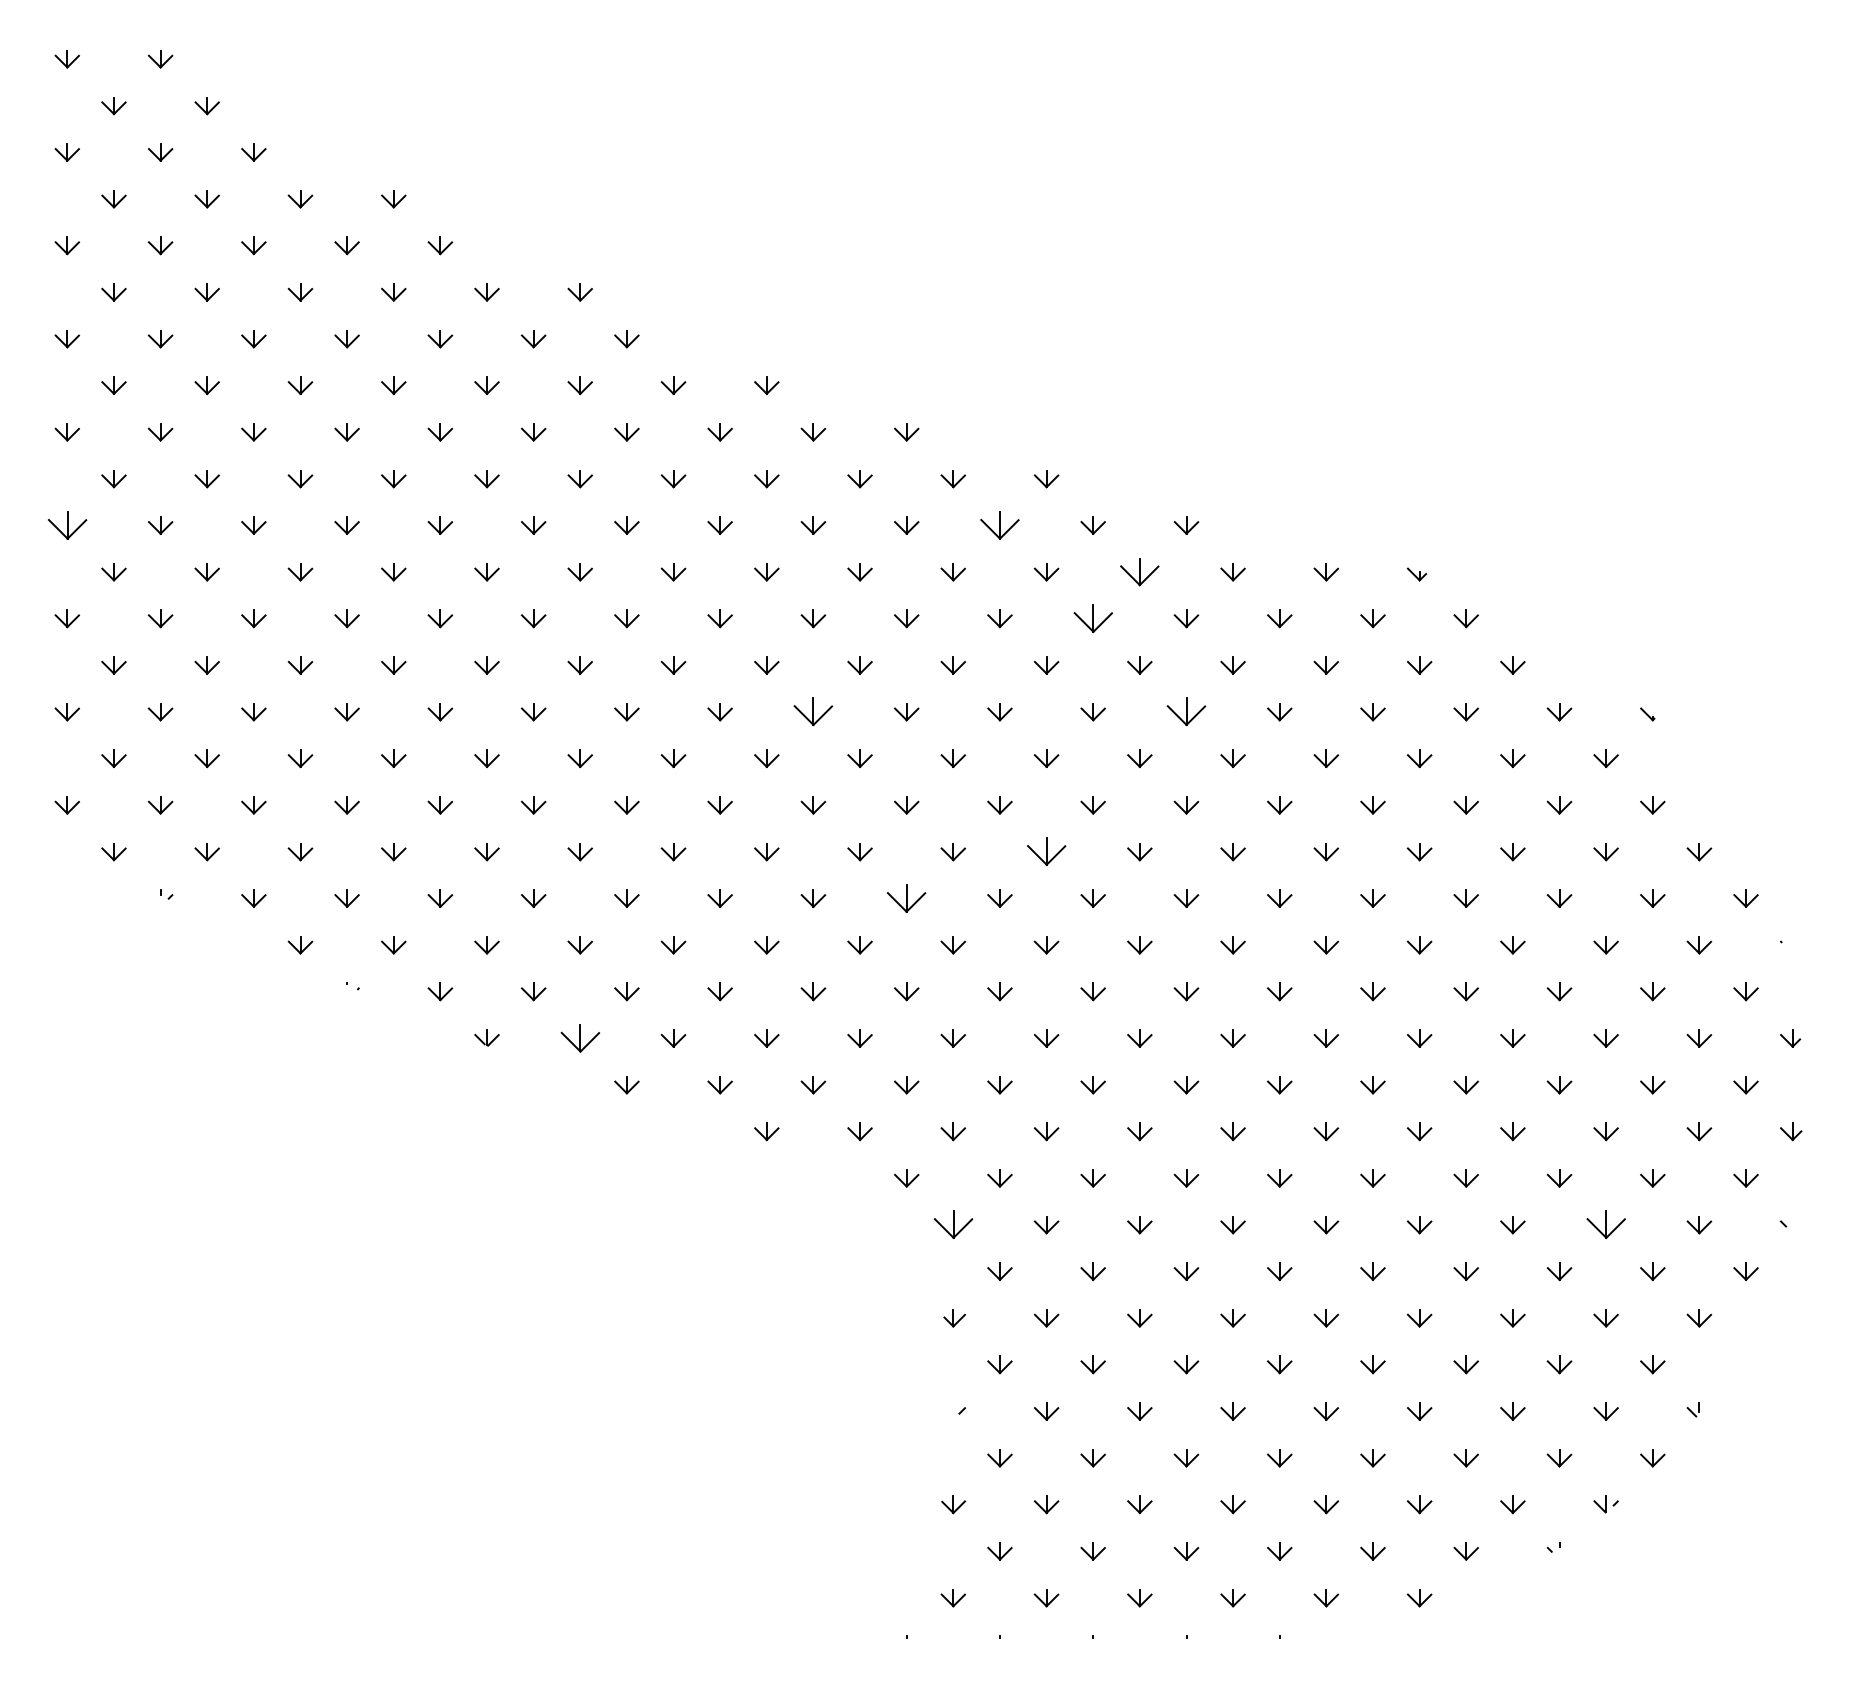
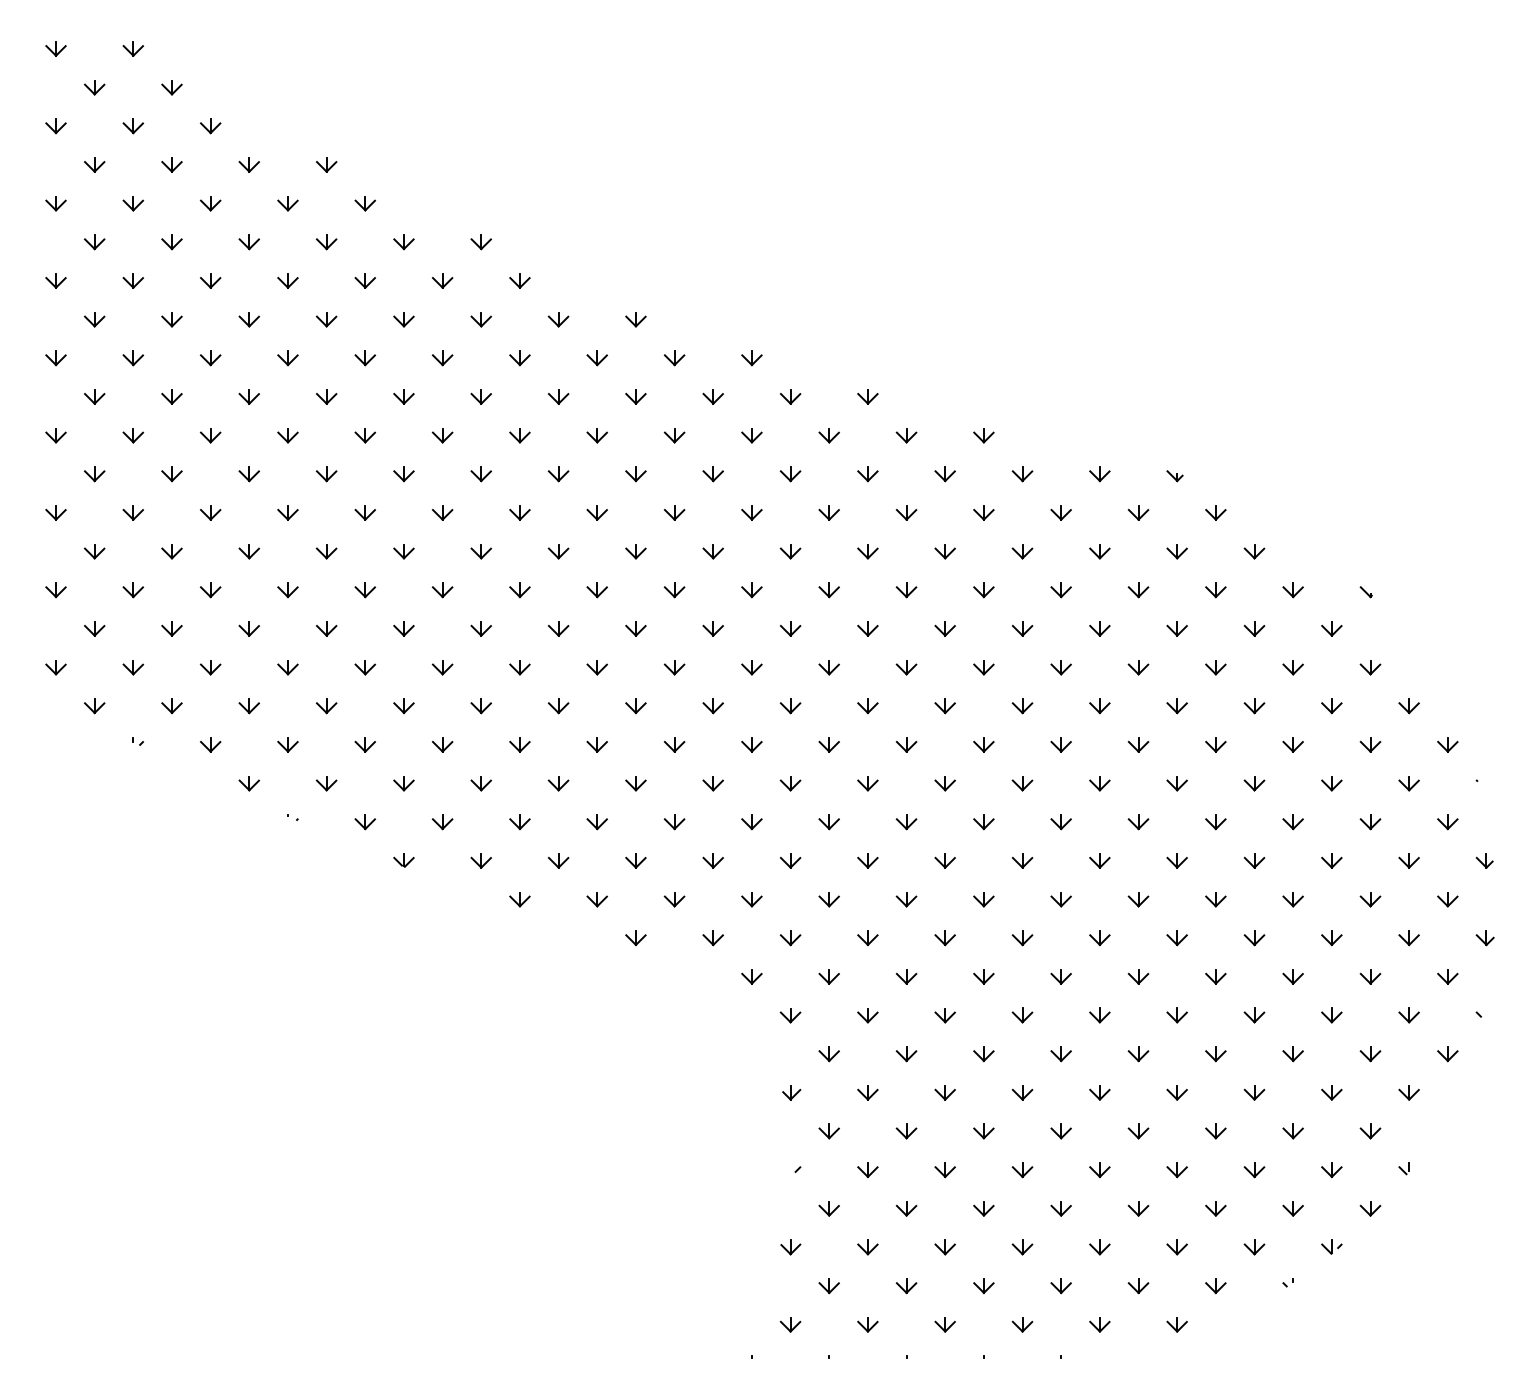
part: (66, 525) -> (55, 435), size x0.62
part: (999, 525) -> (828, 435), size x0.62
part: (1139, 572) -> (944, 474), size x0.62
part: (1092, 618) -> (905, 512), size x0.62
part: (813, 712) -> (674, 590), size x0.62
part: (1186, 712) -> (983, 590), size x0.62
part: (1046, 852) -> (867, 706), size x0.62
part: (906, 898) -> (751, 744), size x0.62
part: (579, 1038) -> (480, 860), size x0.62
part: (952, 1225) -> (789, 1015), size x0.62
part: (1605, 1225) -> (1331, 1015), size x0.62

